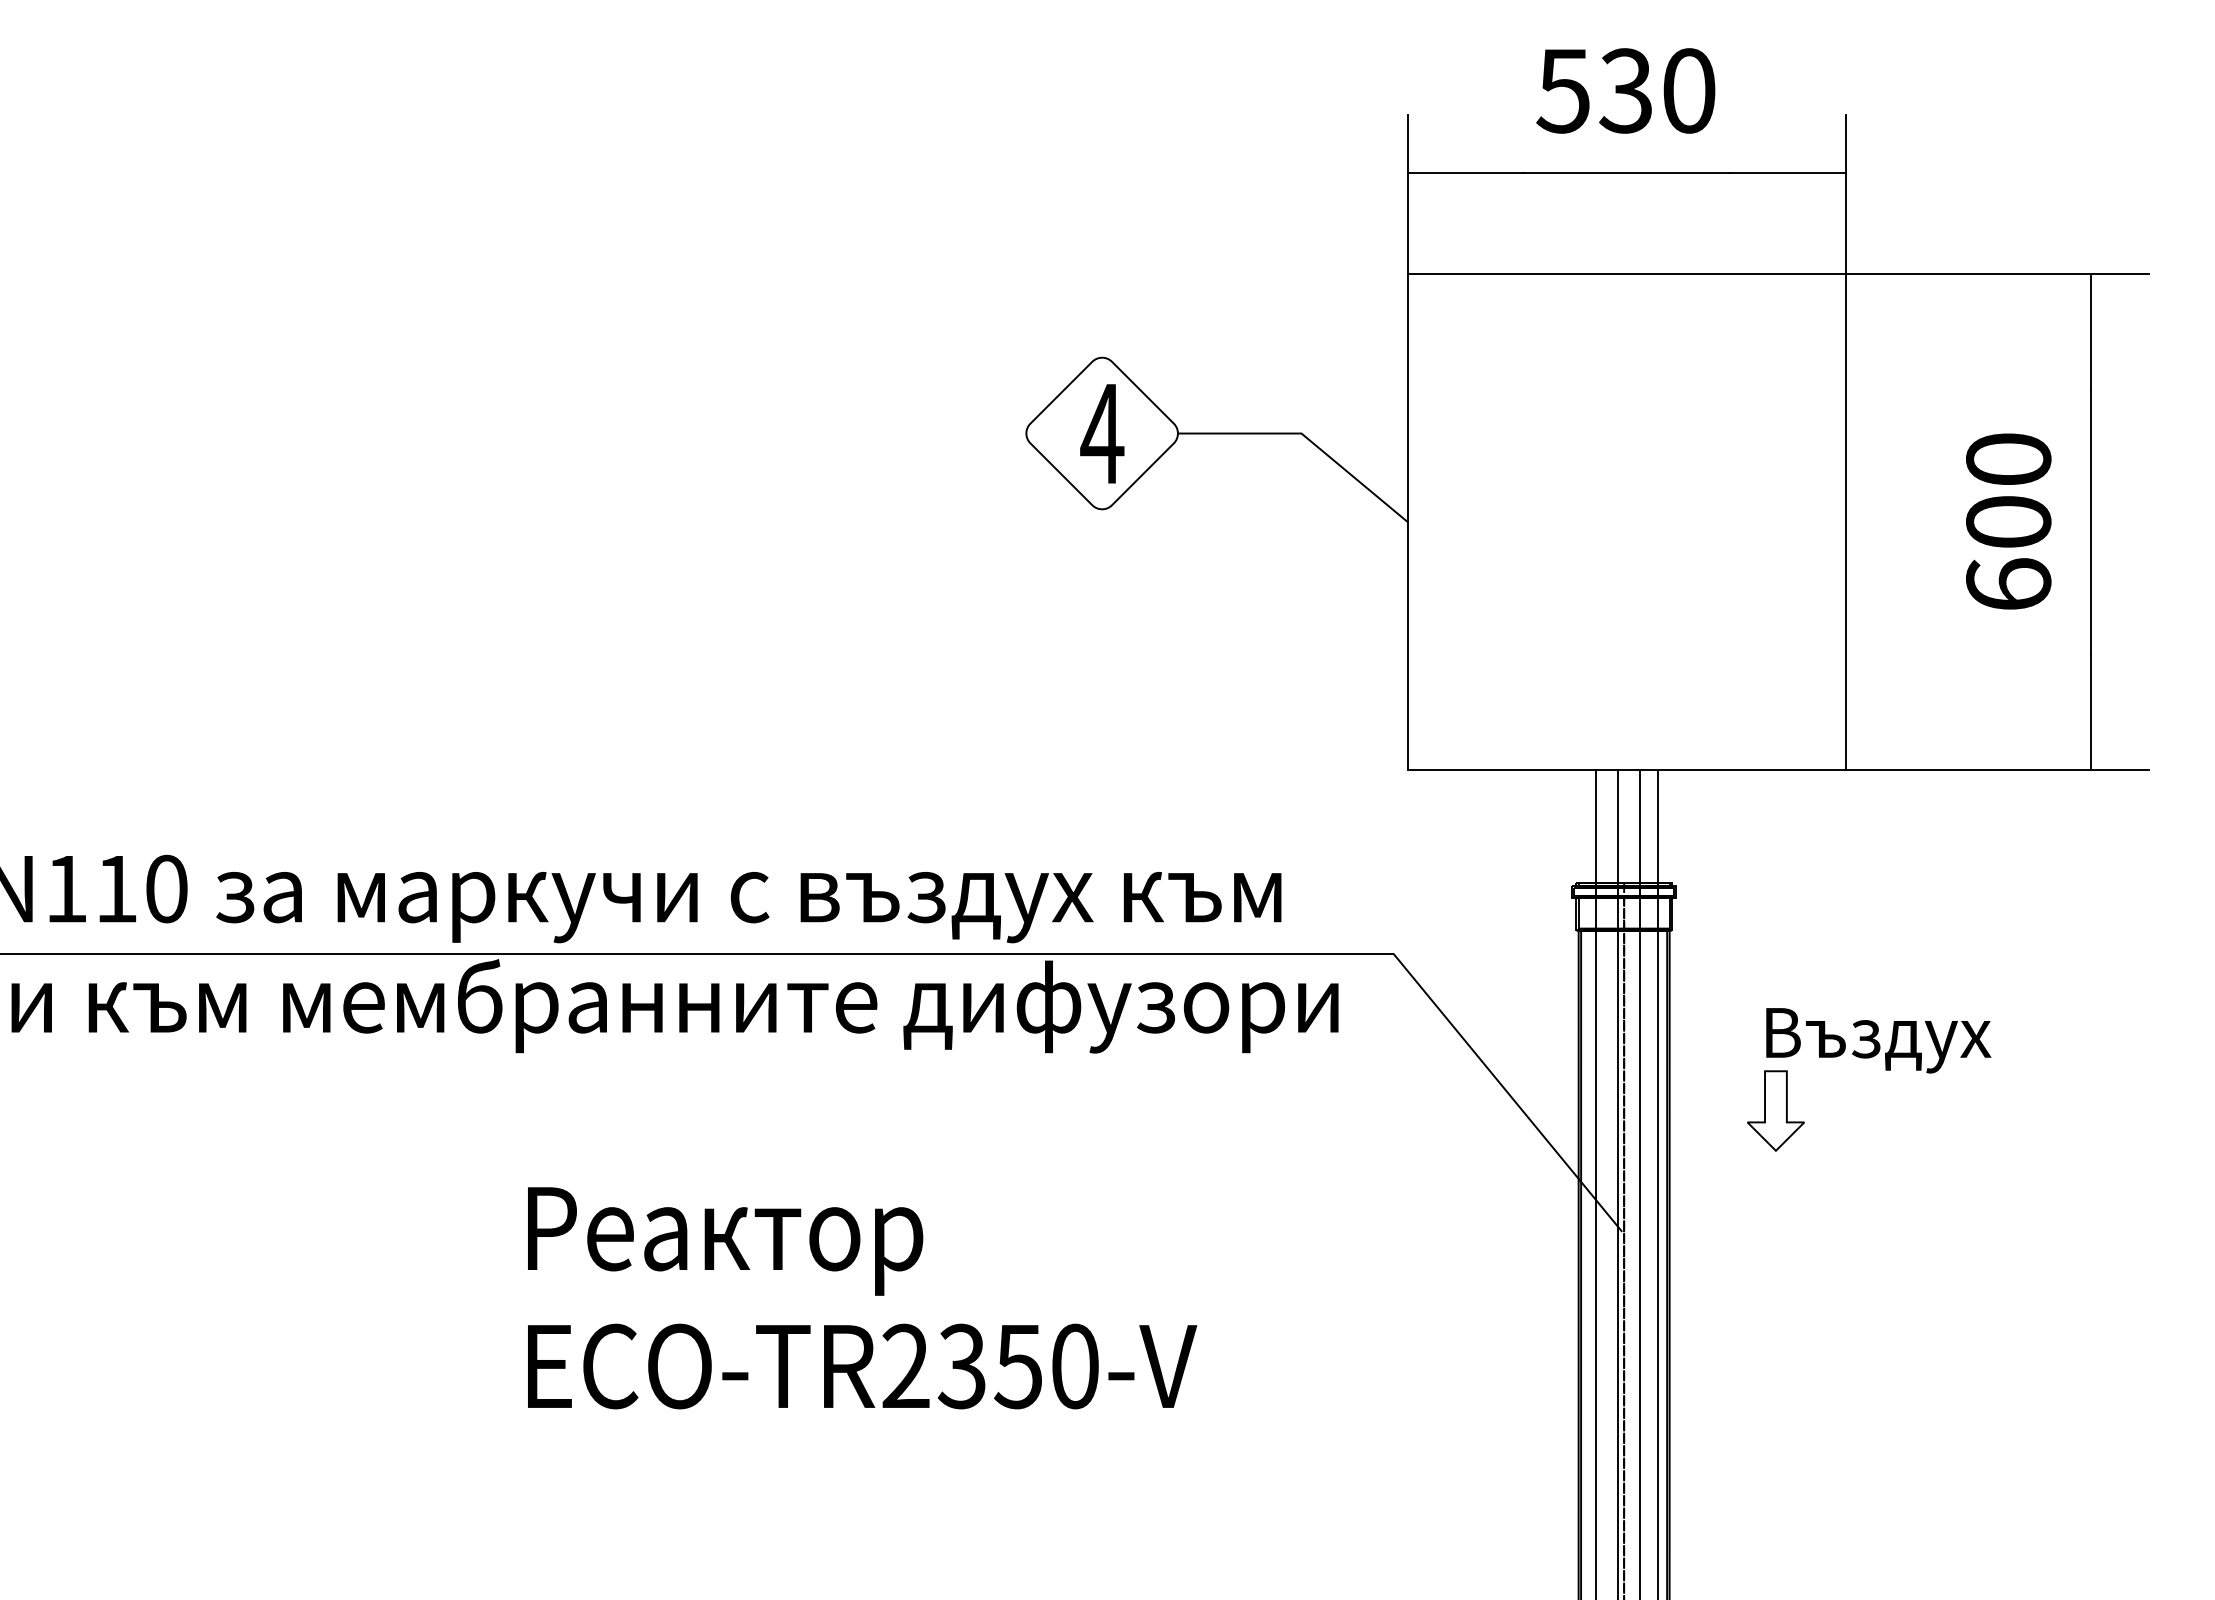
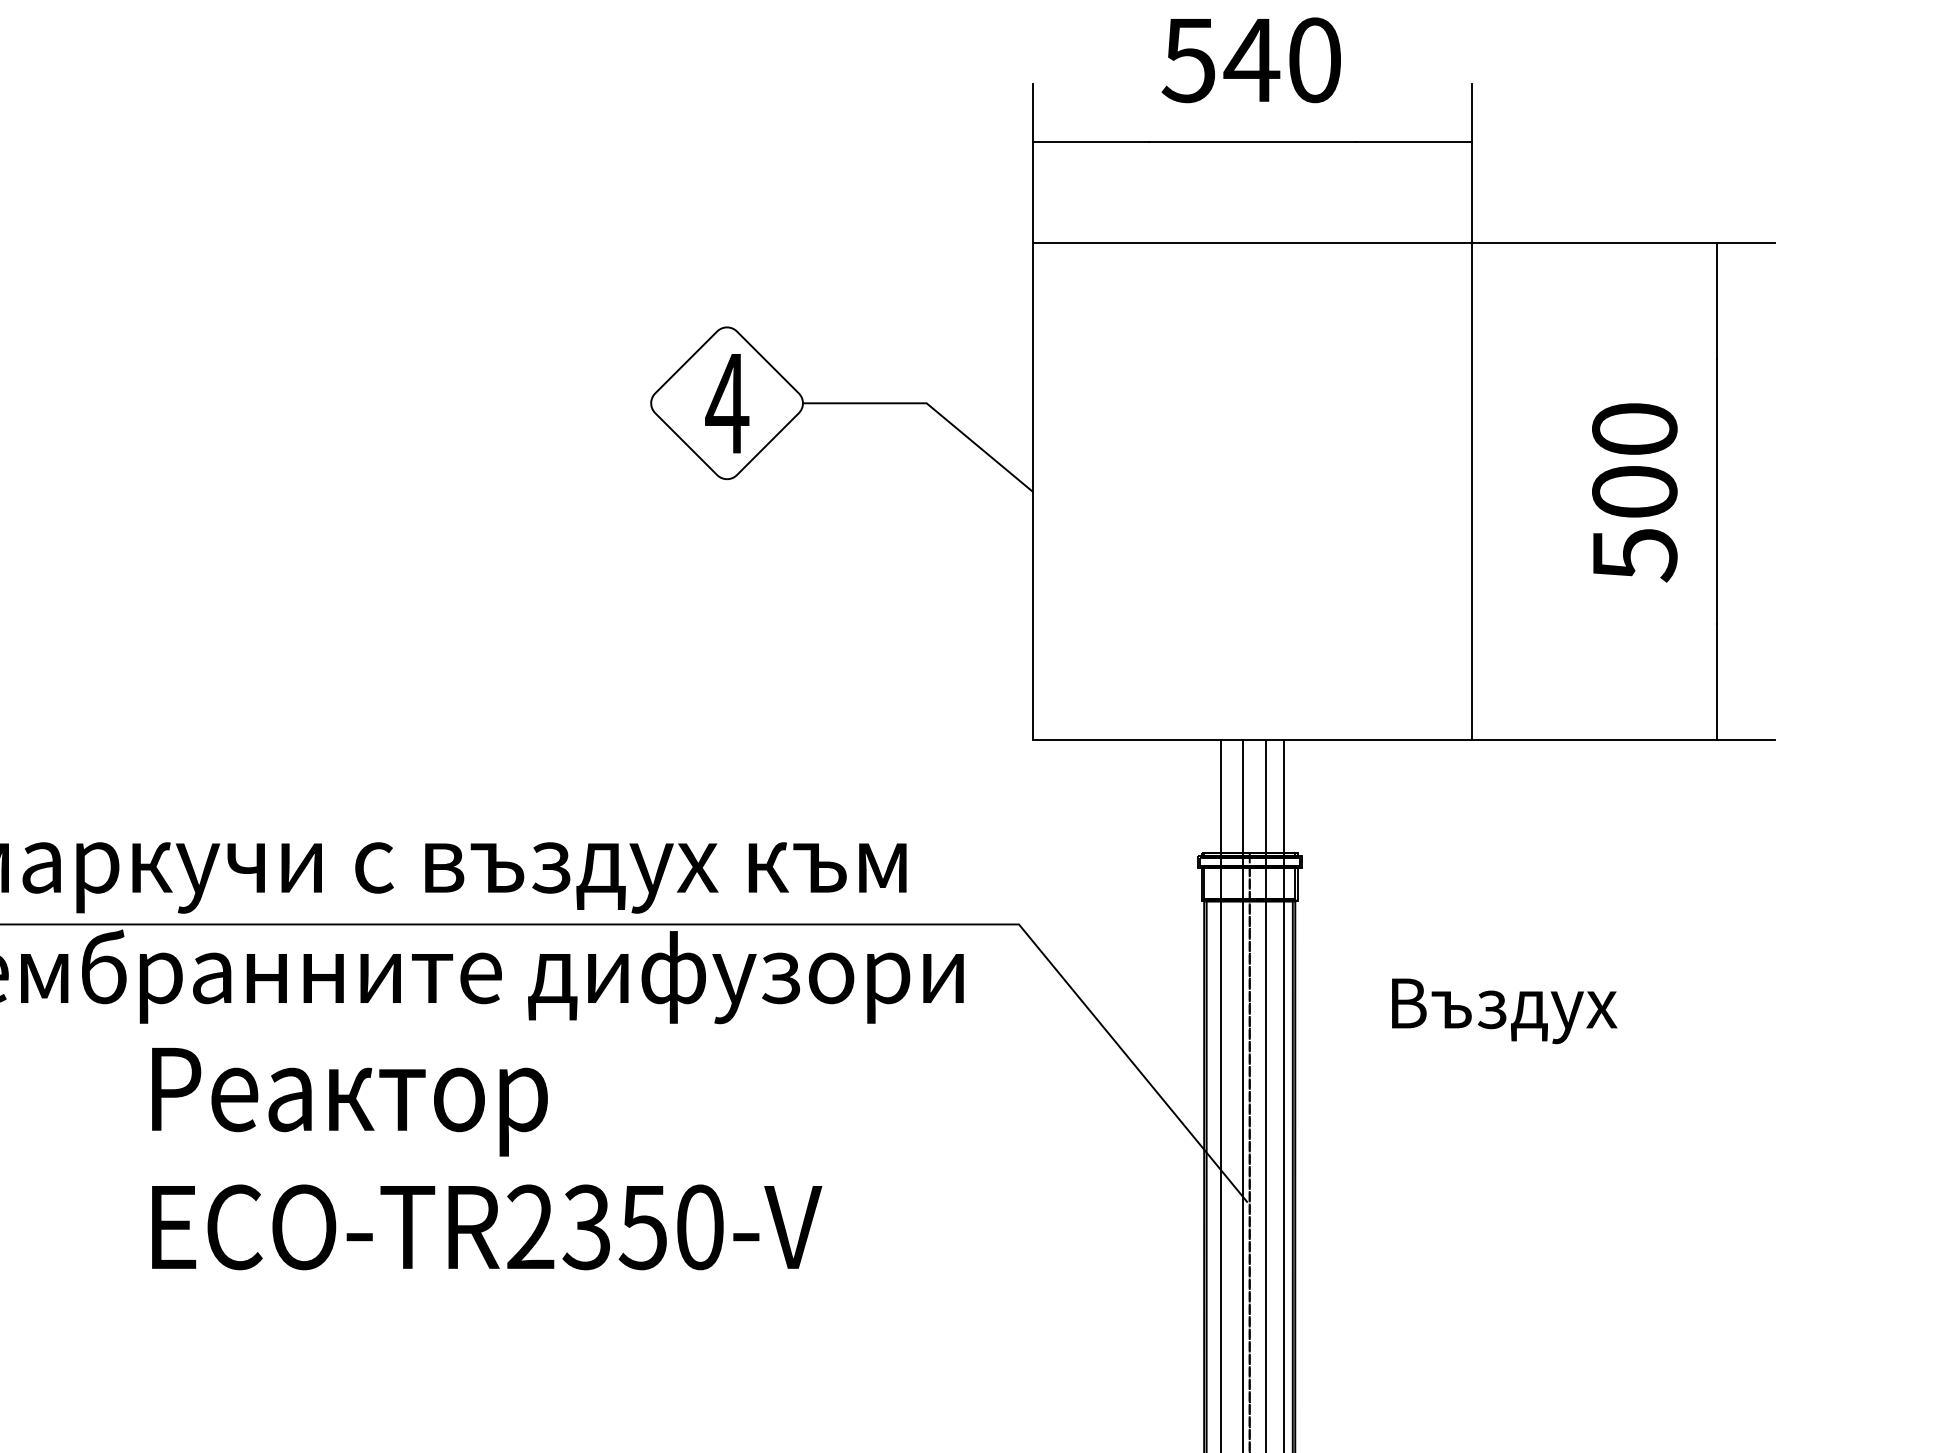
text: (1625, 90) -> (1251, 59), 530 -> 540
text: (2008, 585) -> (1634, 555), 600 -> 500
part: (1775, 1110) -> (1401, 1081), removed
text: (862, 1298) -> (487, 1159), moved

